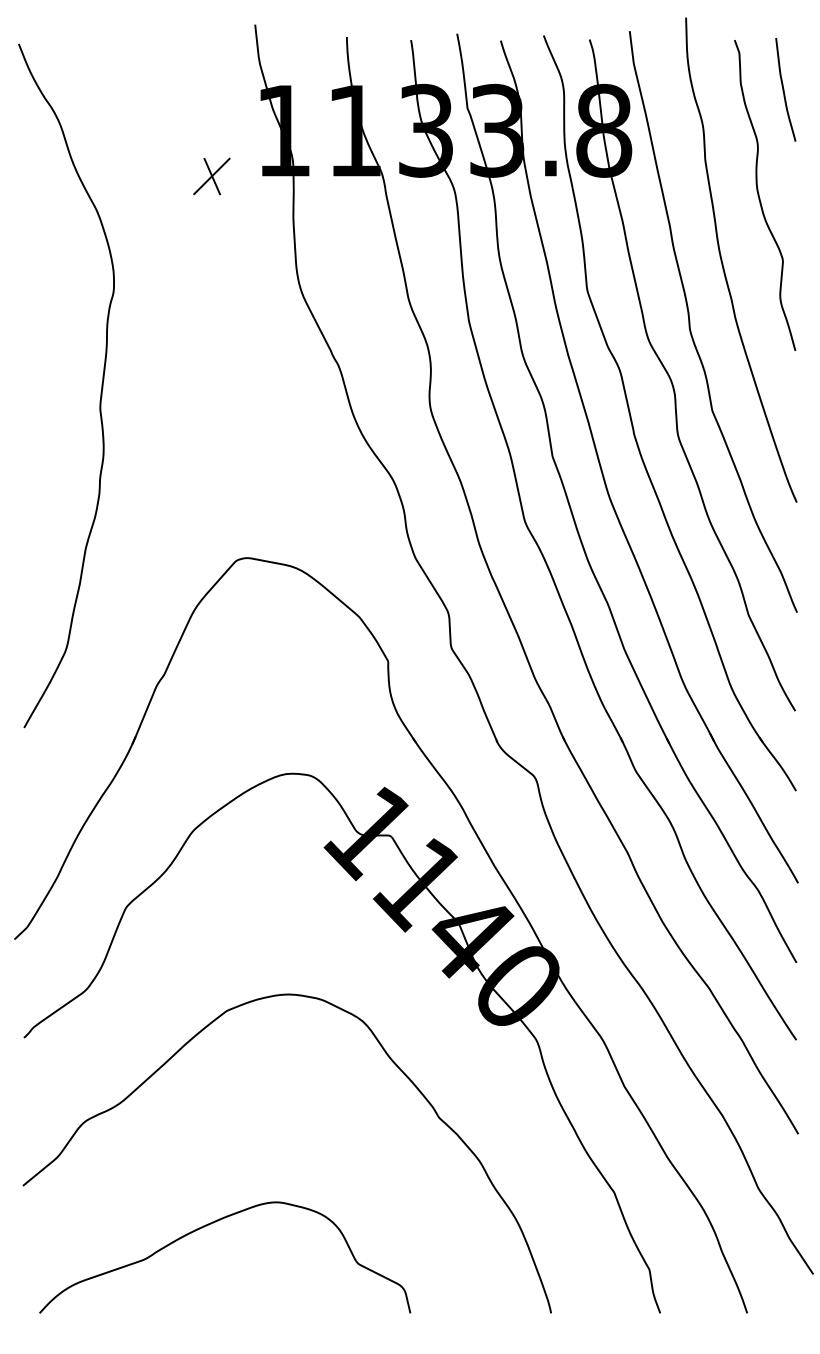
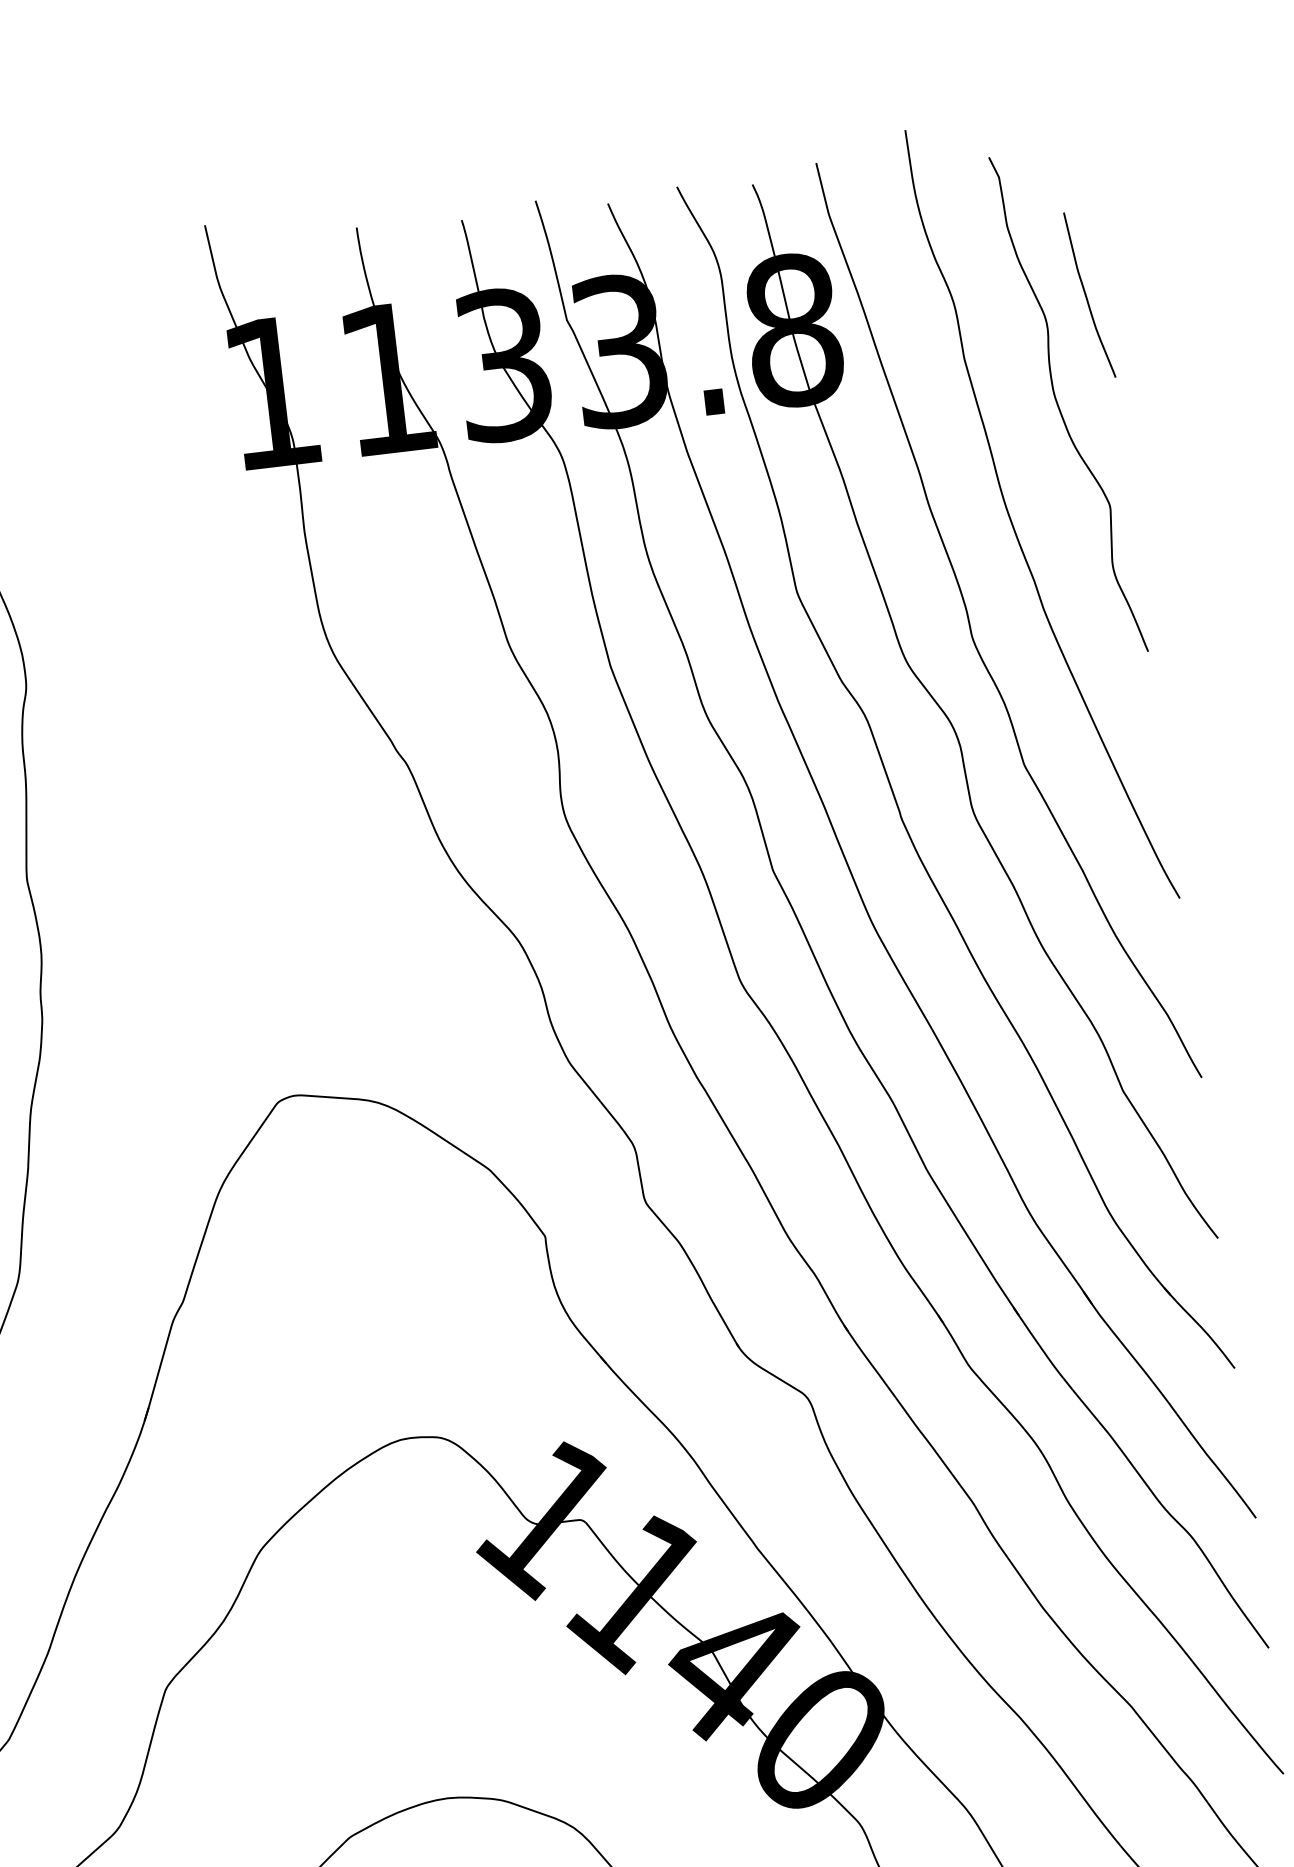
curve: (784, 89) -> (1087, 294), moved
part: (211, 176) -> (163, 481), removed

